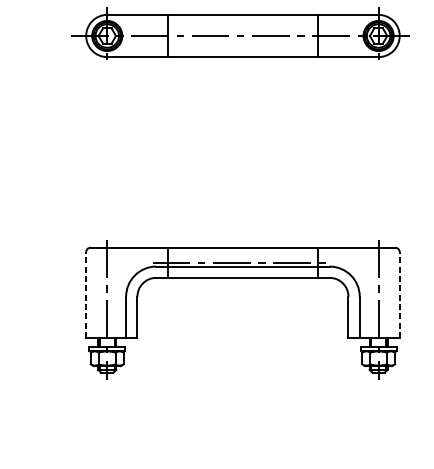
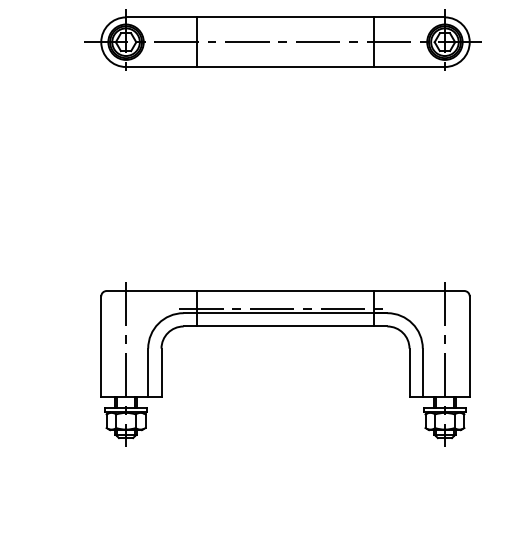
line: (86, 294) -> (101, 346), dashed -> solid
line: (399, 294) -> (469, 346), dashed -> solid

